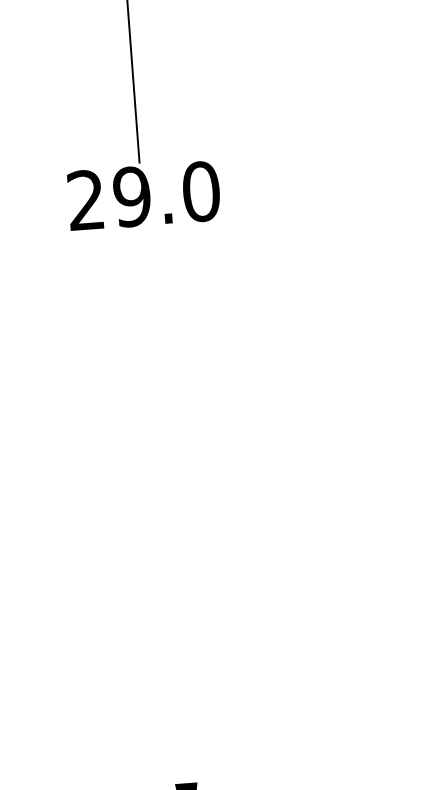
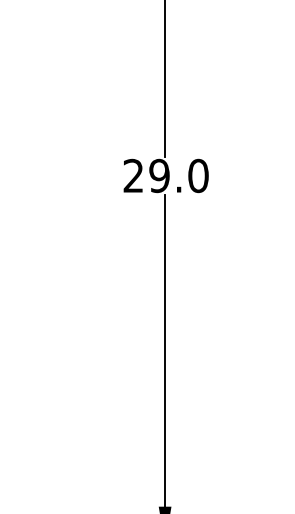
line: (166, 505) -> (165, 350), added

